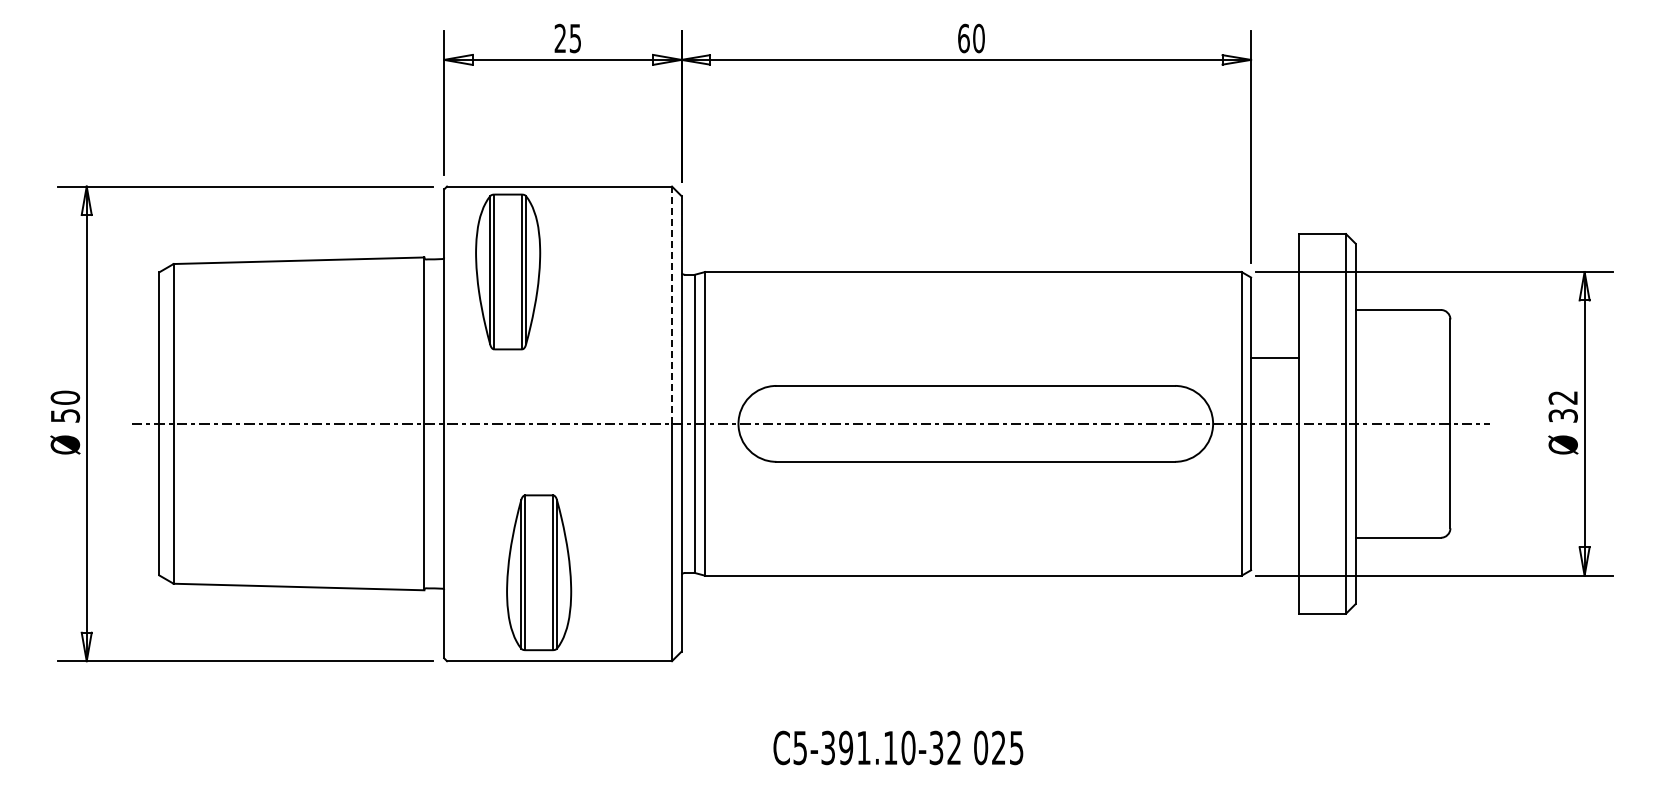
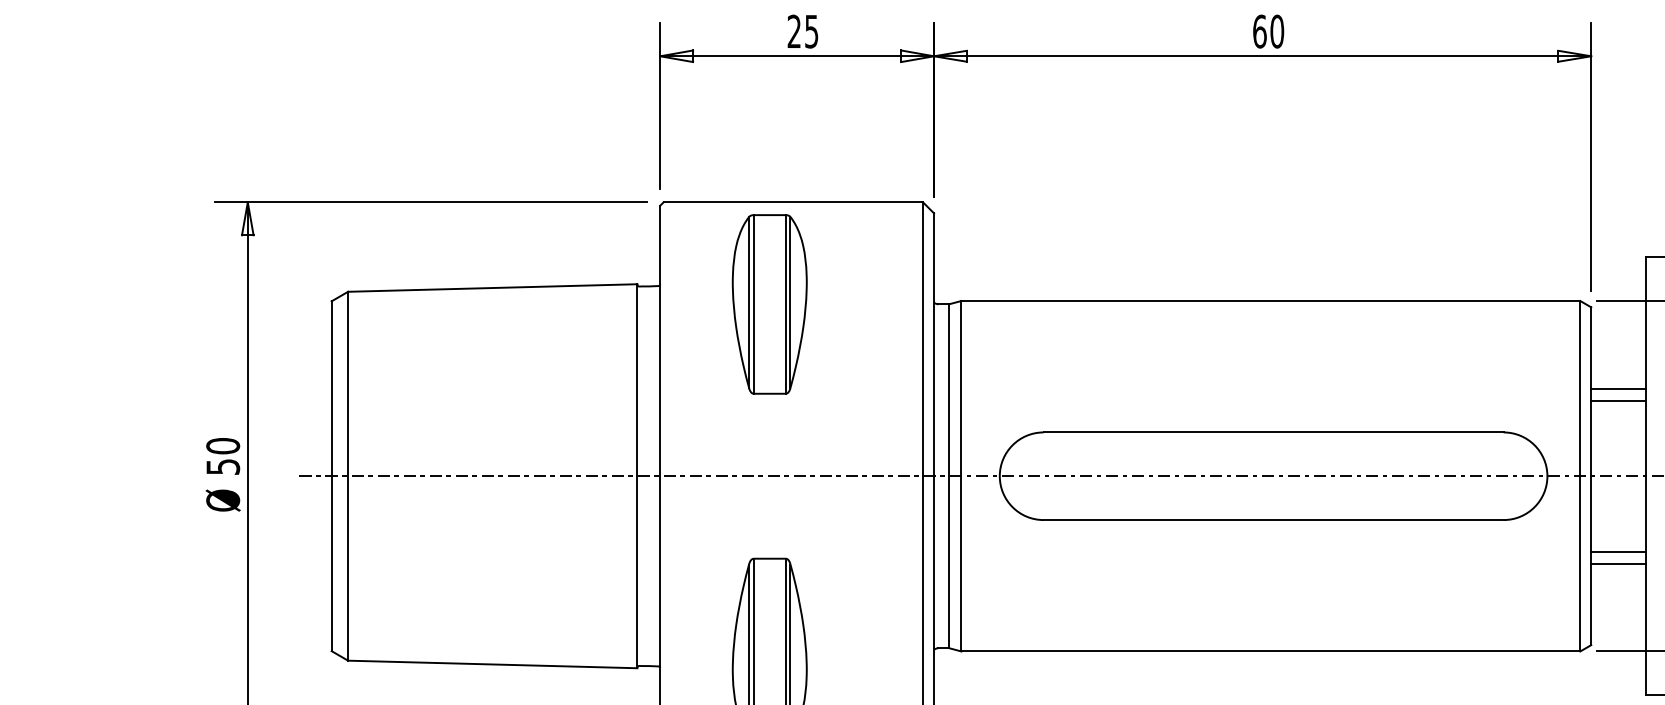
part: (508, 271) -> (770, 303), moved
line: (672, 305) -> (923, 339), dashed -> solid
line: (1274, 347) -> (1618, 388), added
line: (1274, 489) -> (1618, 551), added
line: (1274, 499) -> (1618, 563), added

